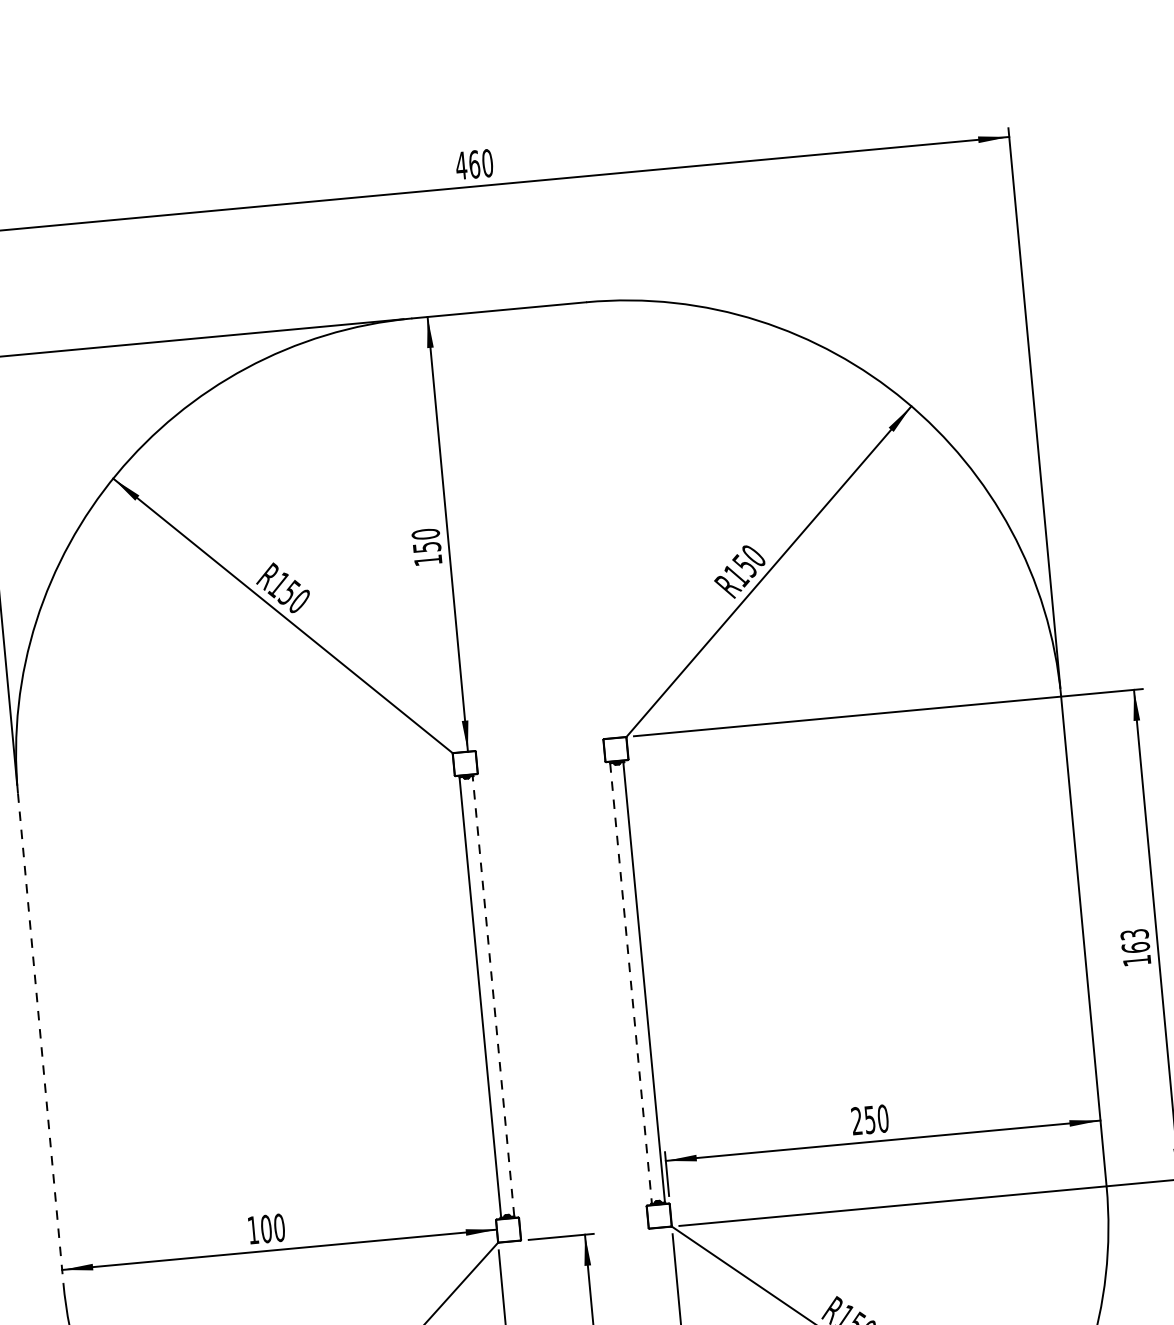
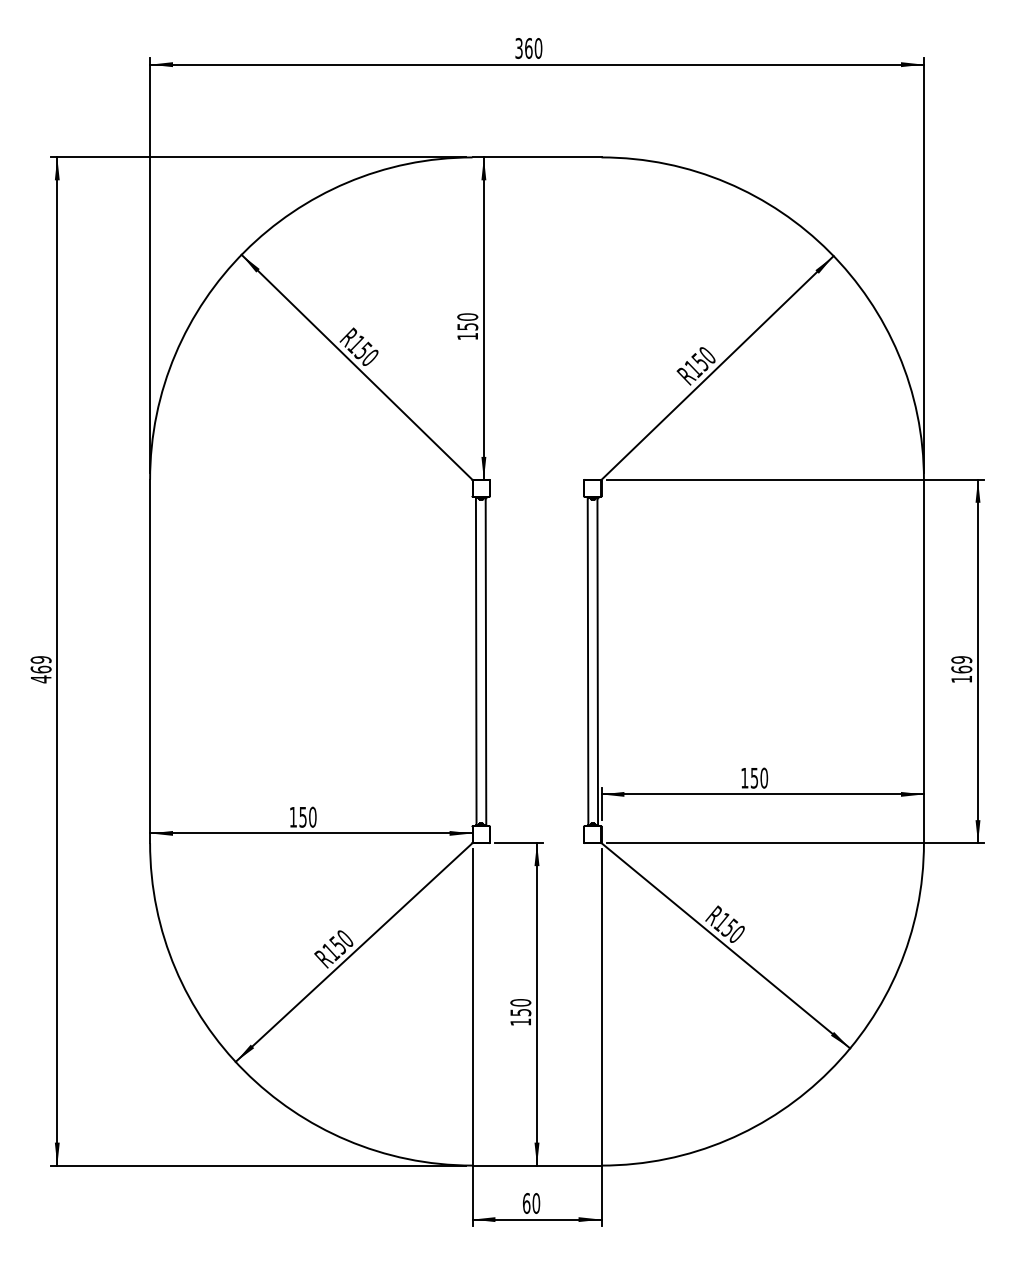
text: (462, 165) -> (519, 48), 460 -> 360
text: (1134, 934) -> (961, 659), 163 -> 169
line: (631, 984) -> (588, 662), dashed -> solid
line: (492, 996) -> (485, 661), dashed -> solid
line: (41, 1038) -> (150, 661), dashed -> solid
text: (856, 1120) -> (744, 777), 250 -> 150
text: (265, 1228) -> (302, 816), 100 -> 150

